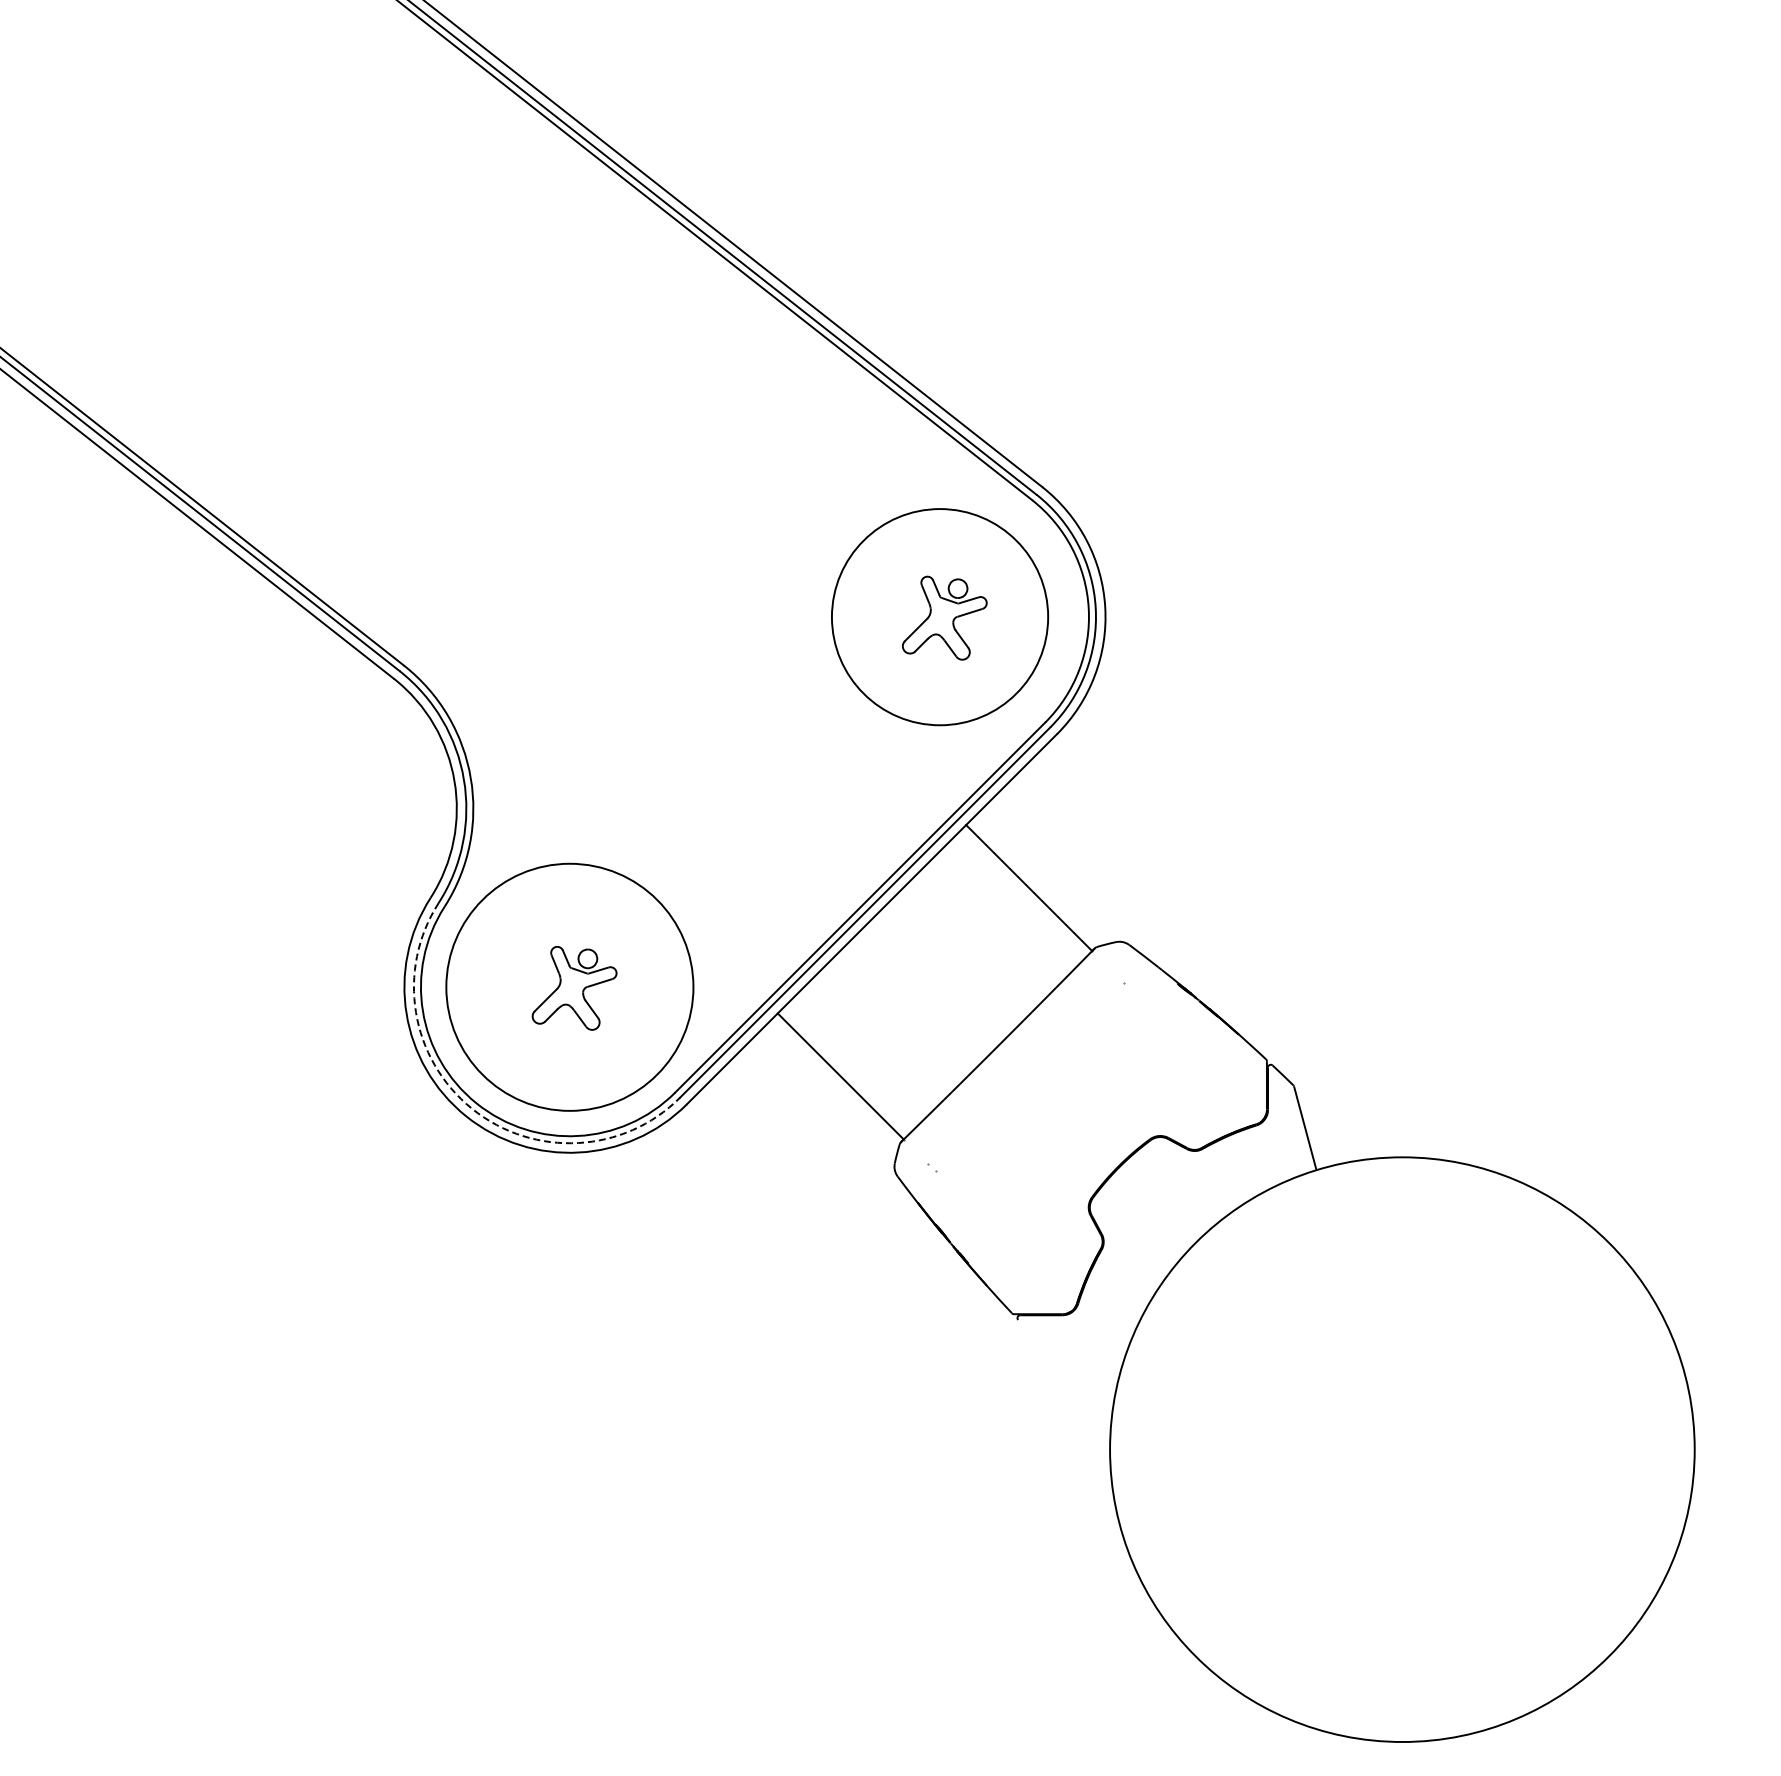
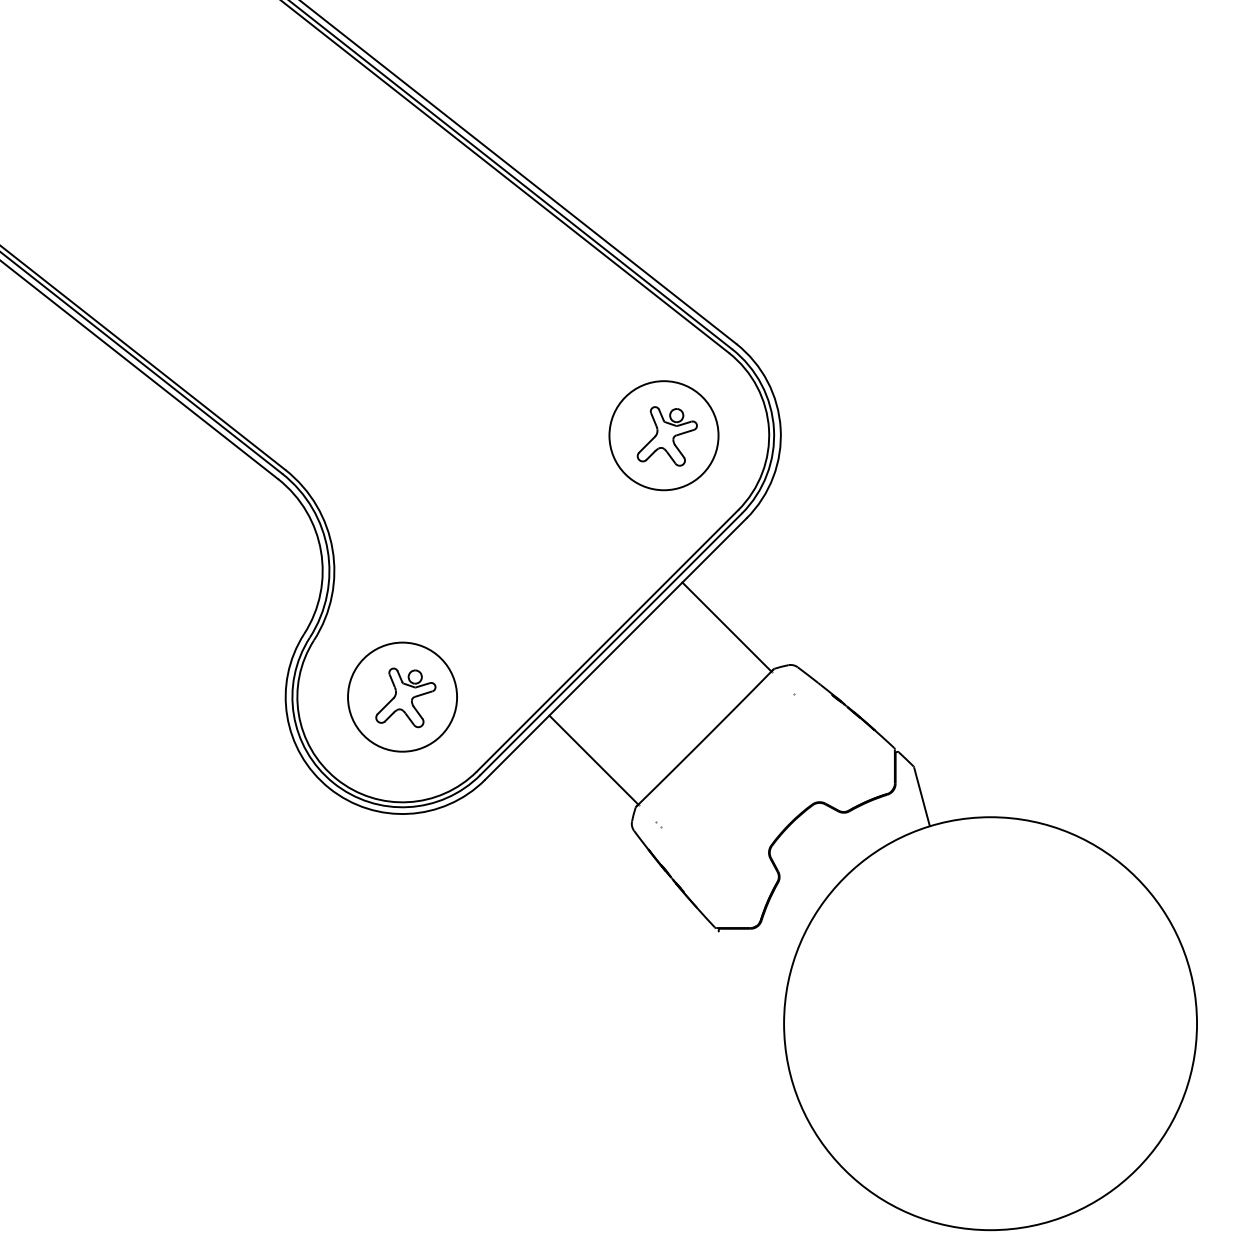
circle: (939, 616) -> (663, 435), size x0.71
circle: (569, 987) -> (402, 697), size x0.62
arc: (472, 1108) -> (333, 782), dashed -> solid

